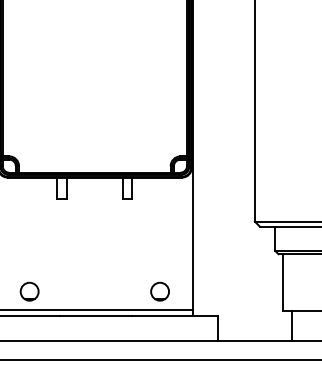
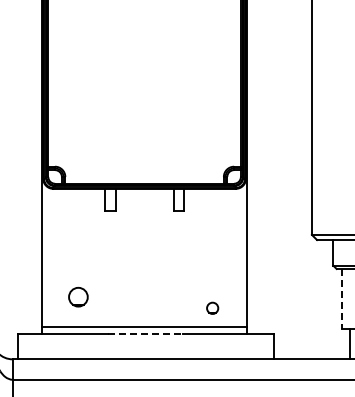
line: (283, 282) -> (341, 298), solid -> dashed
circle: (29, 292) -> (78, 297), moved
circle: (159, 292) -> (212, 308), size x0.6
line: (95, 315) -> (145, 333), solid -> dashed

